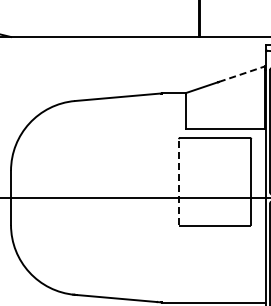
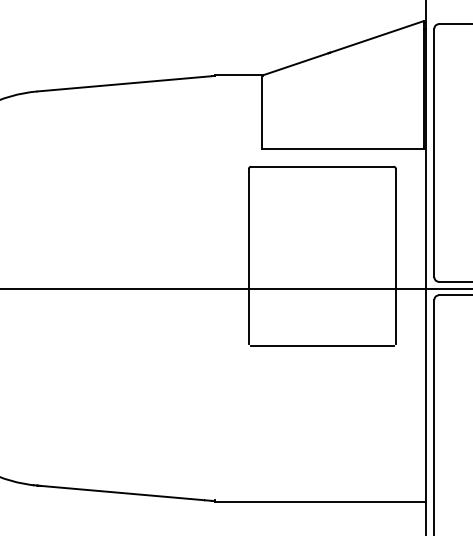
line: (242, 74) -> (378, 37), dashed -> solid
line: (178, 182) -> (247, 257), dashed -> solid

